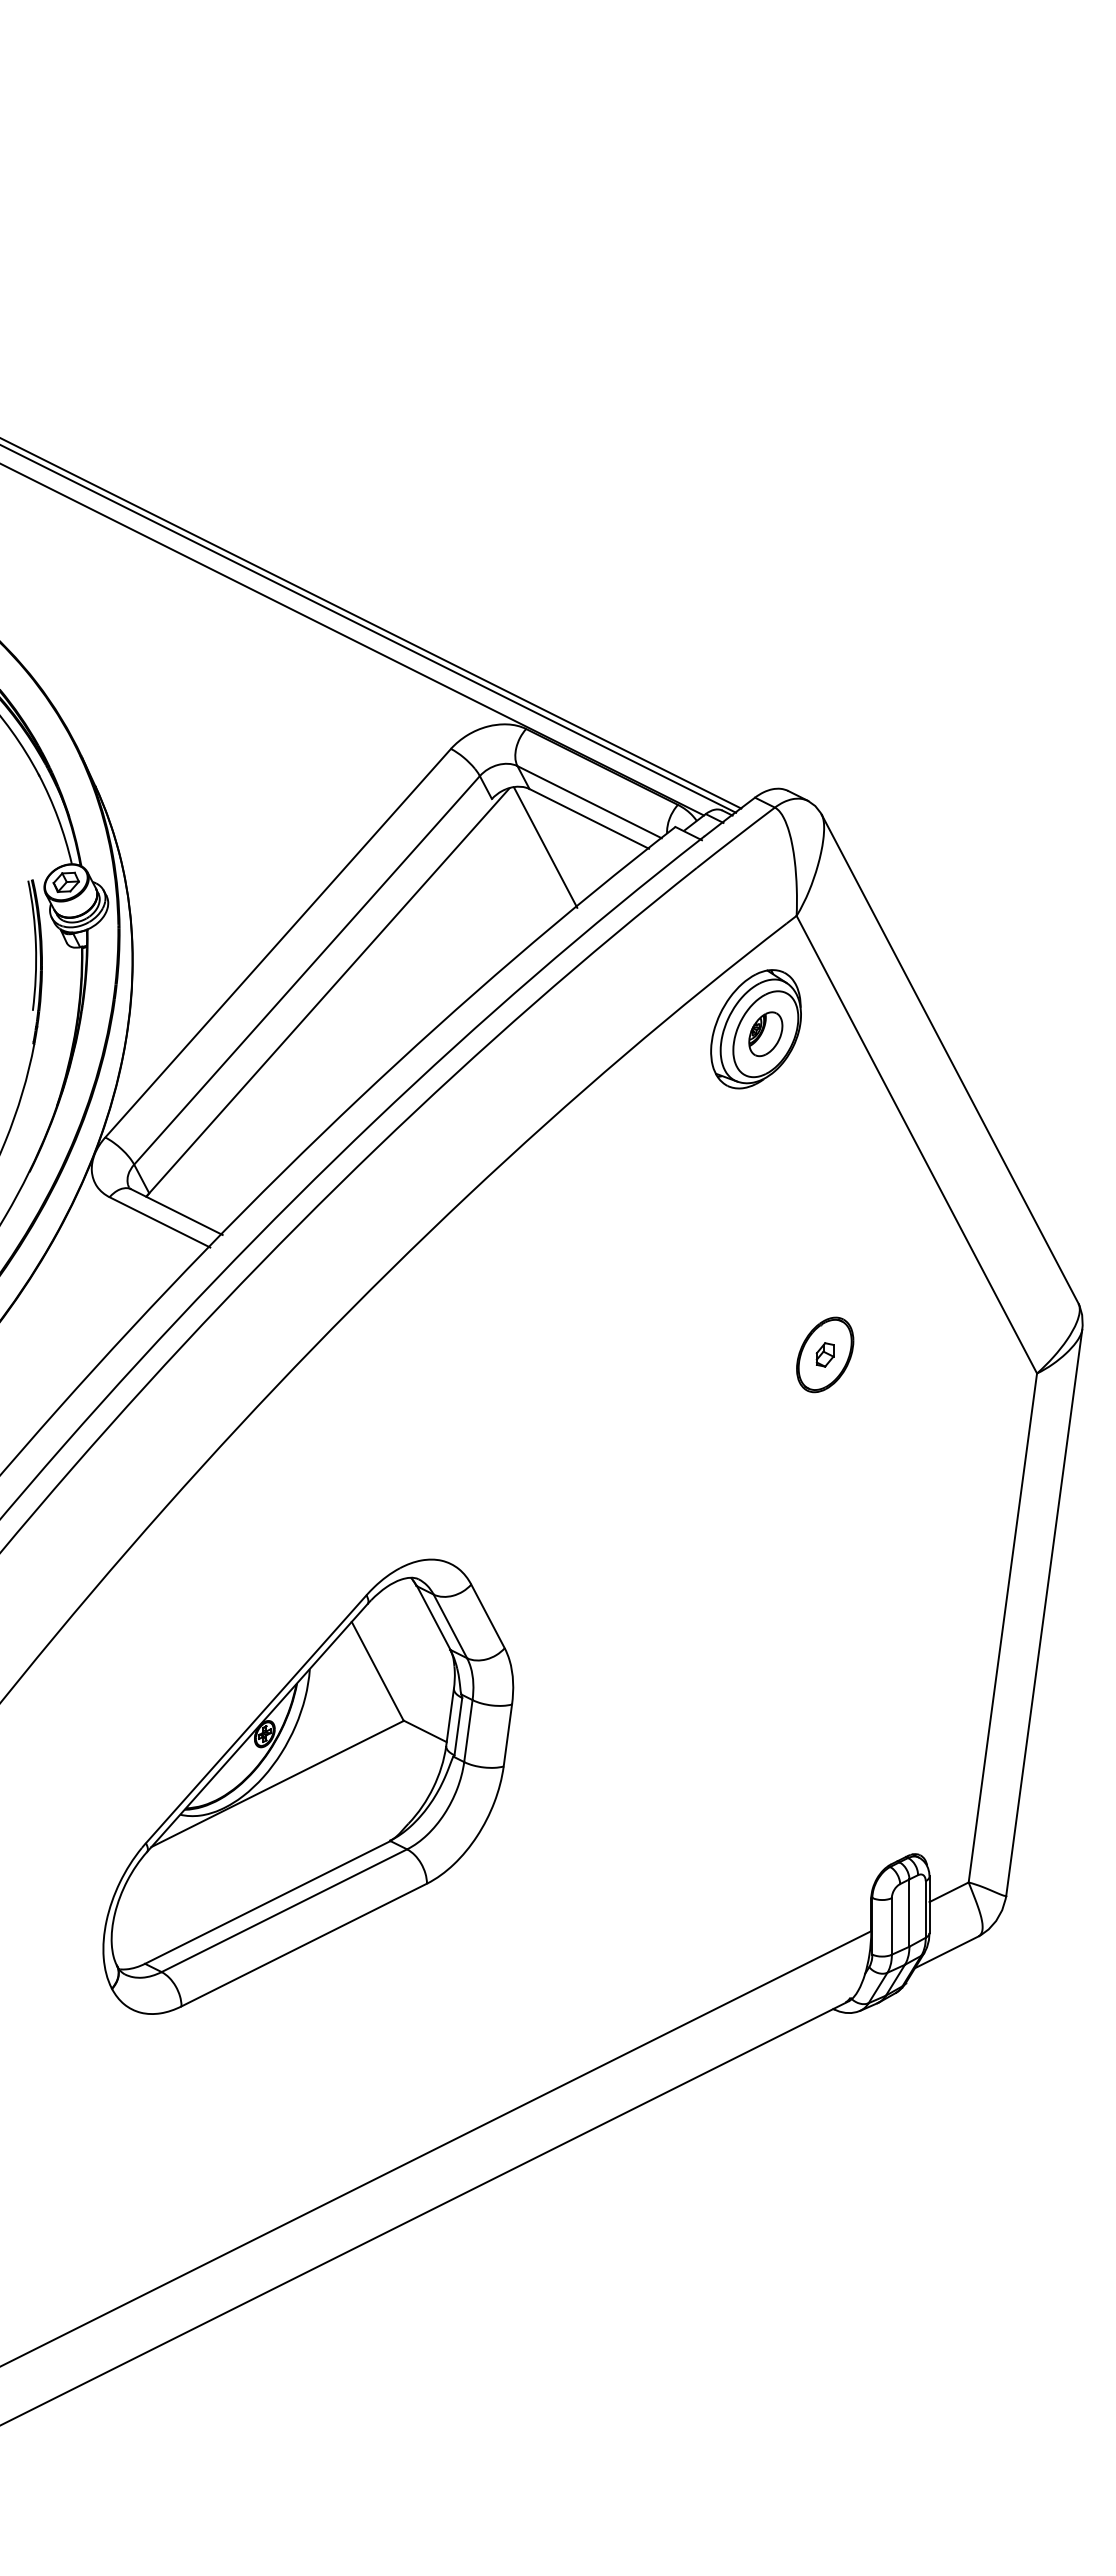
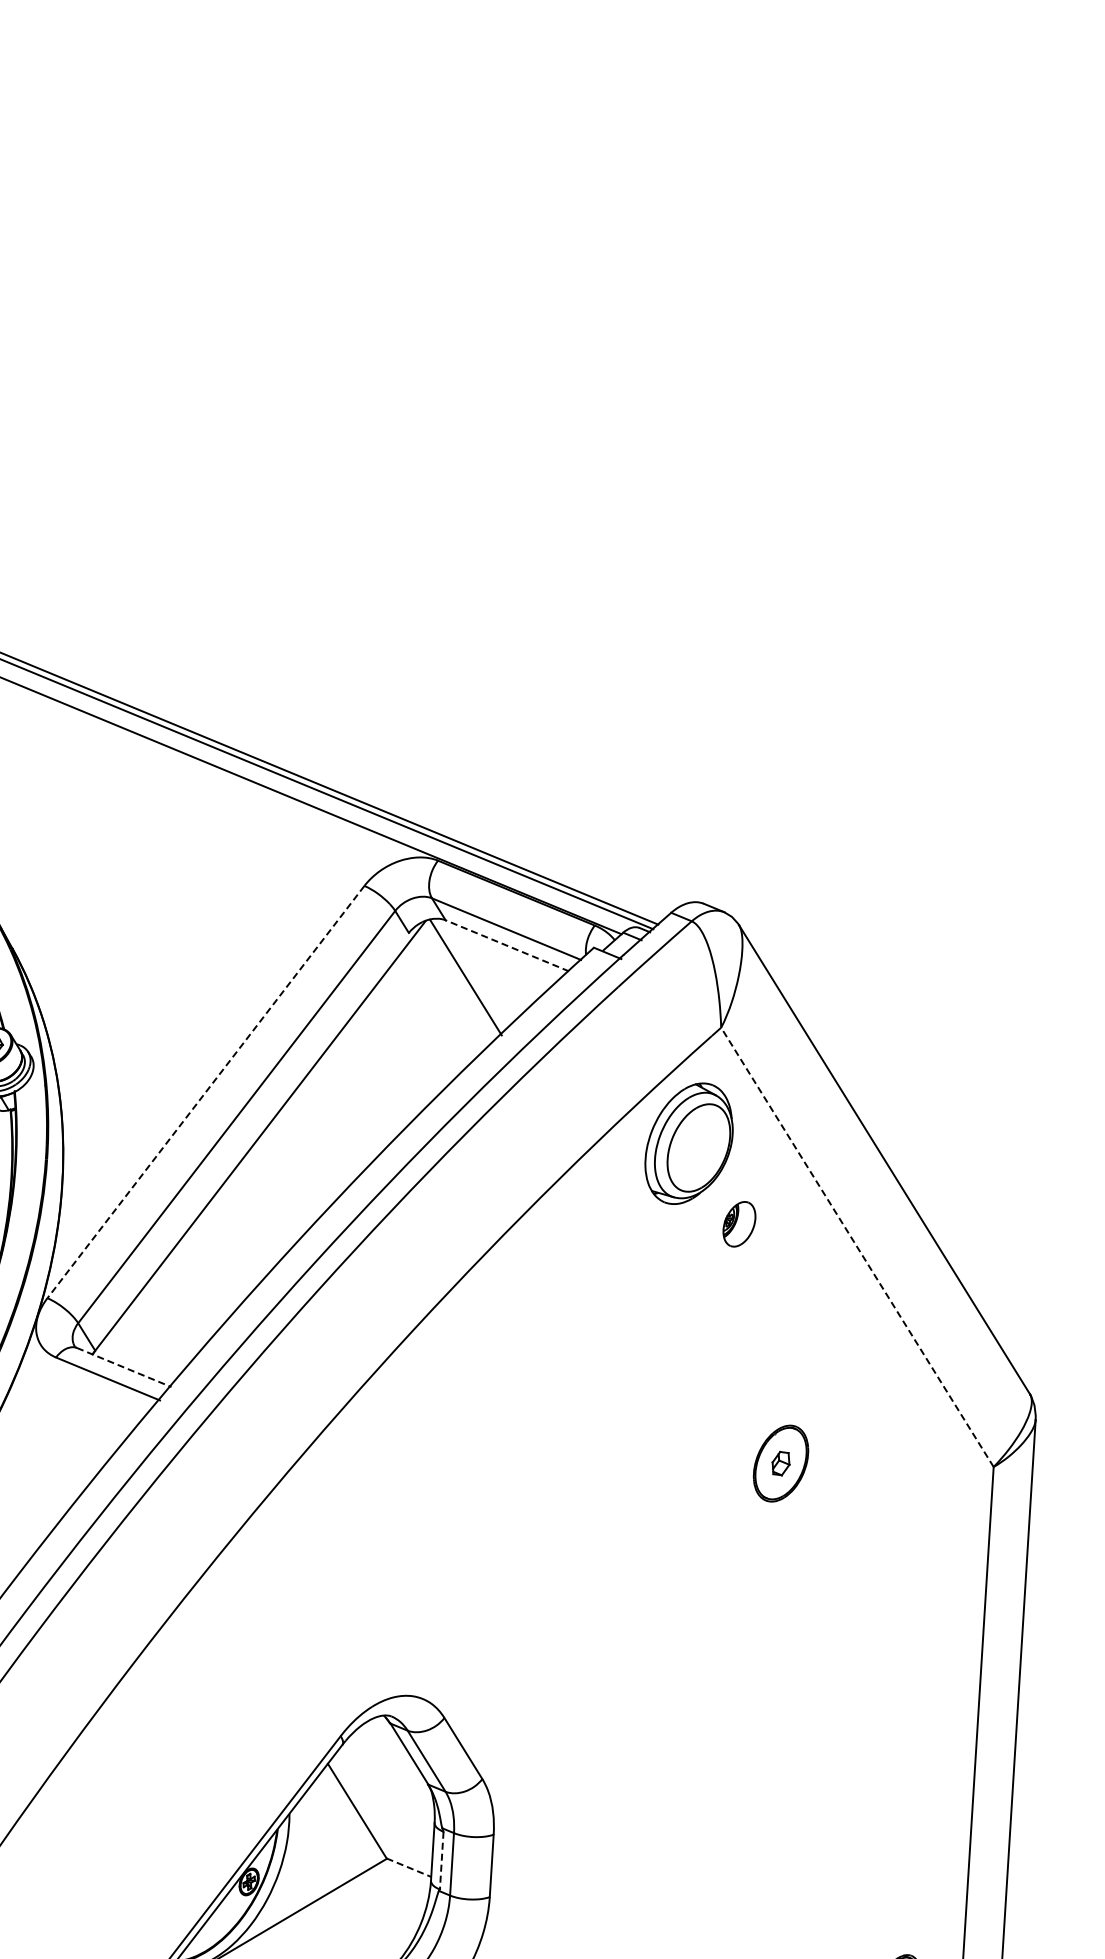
line: (589, 818) -> (507, 945), solid -> dashed
line: (277, 943) -> (205, 1092), solid -> dashed
part: (765, 1034) -> (739, 1224), moved
line: (916, 1144) -> (857, 1247), solid -> dashed
line: (177, 1212) -> (124, 1367), solid -> dashed
line: (458, 1726) -> (441, 1860), solid -> dashed
line: (425, 1731) -> (409, 1867), solid -> dashed

